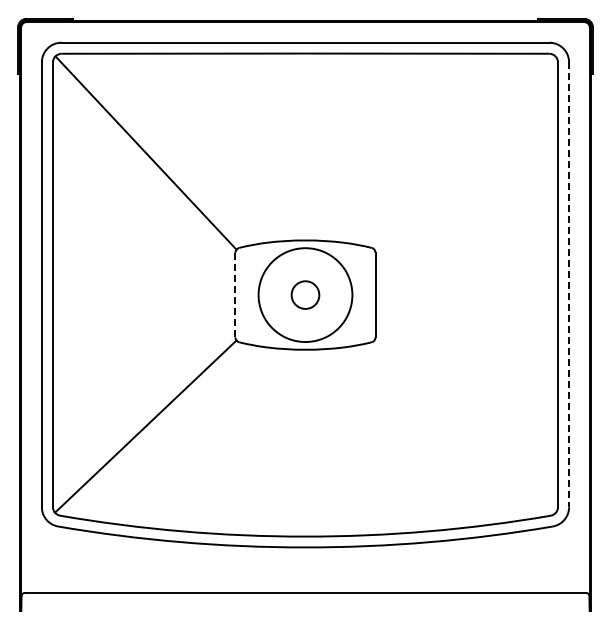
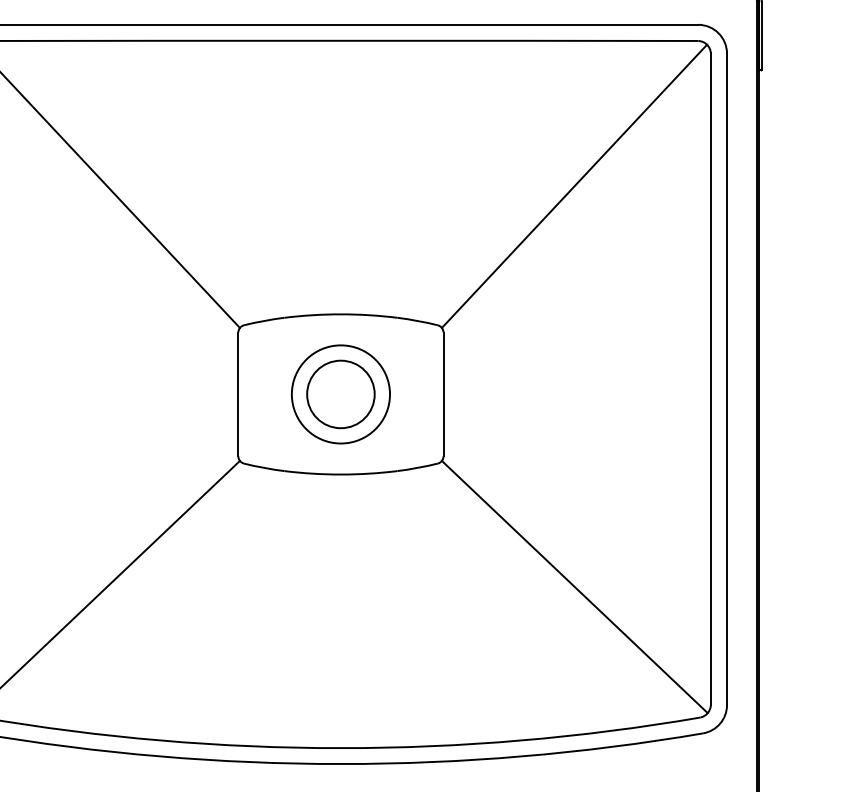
line: (464, 152) -> (573, 185), added
line: (569, 284) -> (727, 378), dashed -> solid
circle: (305, 294) -> (340, 393), size x0.71
line: (235, 295) -> (238, 395), dashed -> solid
circle: (305, 295) -> (340, 395), size x1.67
line: (464, 426) -> (573, 586), added

